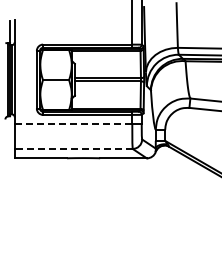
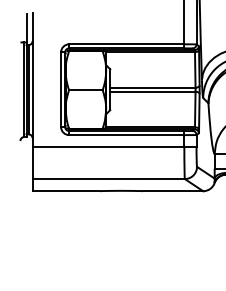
line: (73, 123) -> (108, 146), dashed -> solid
line: (73, 148) -> (108, 178), dashed -> solid

